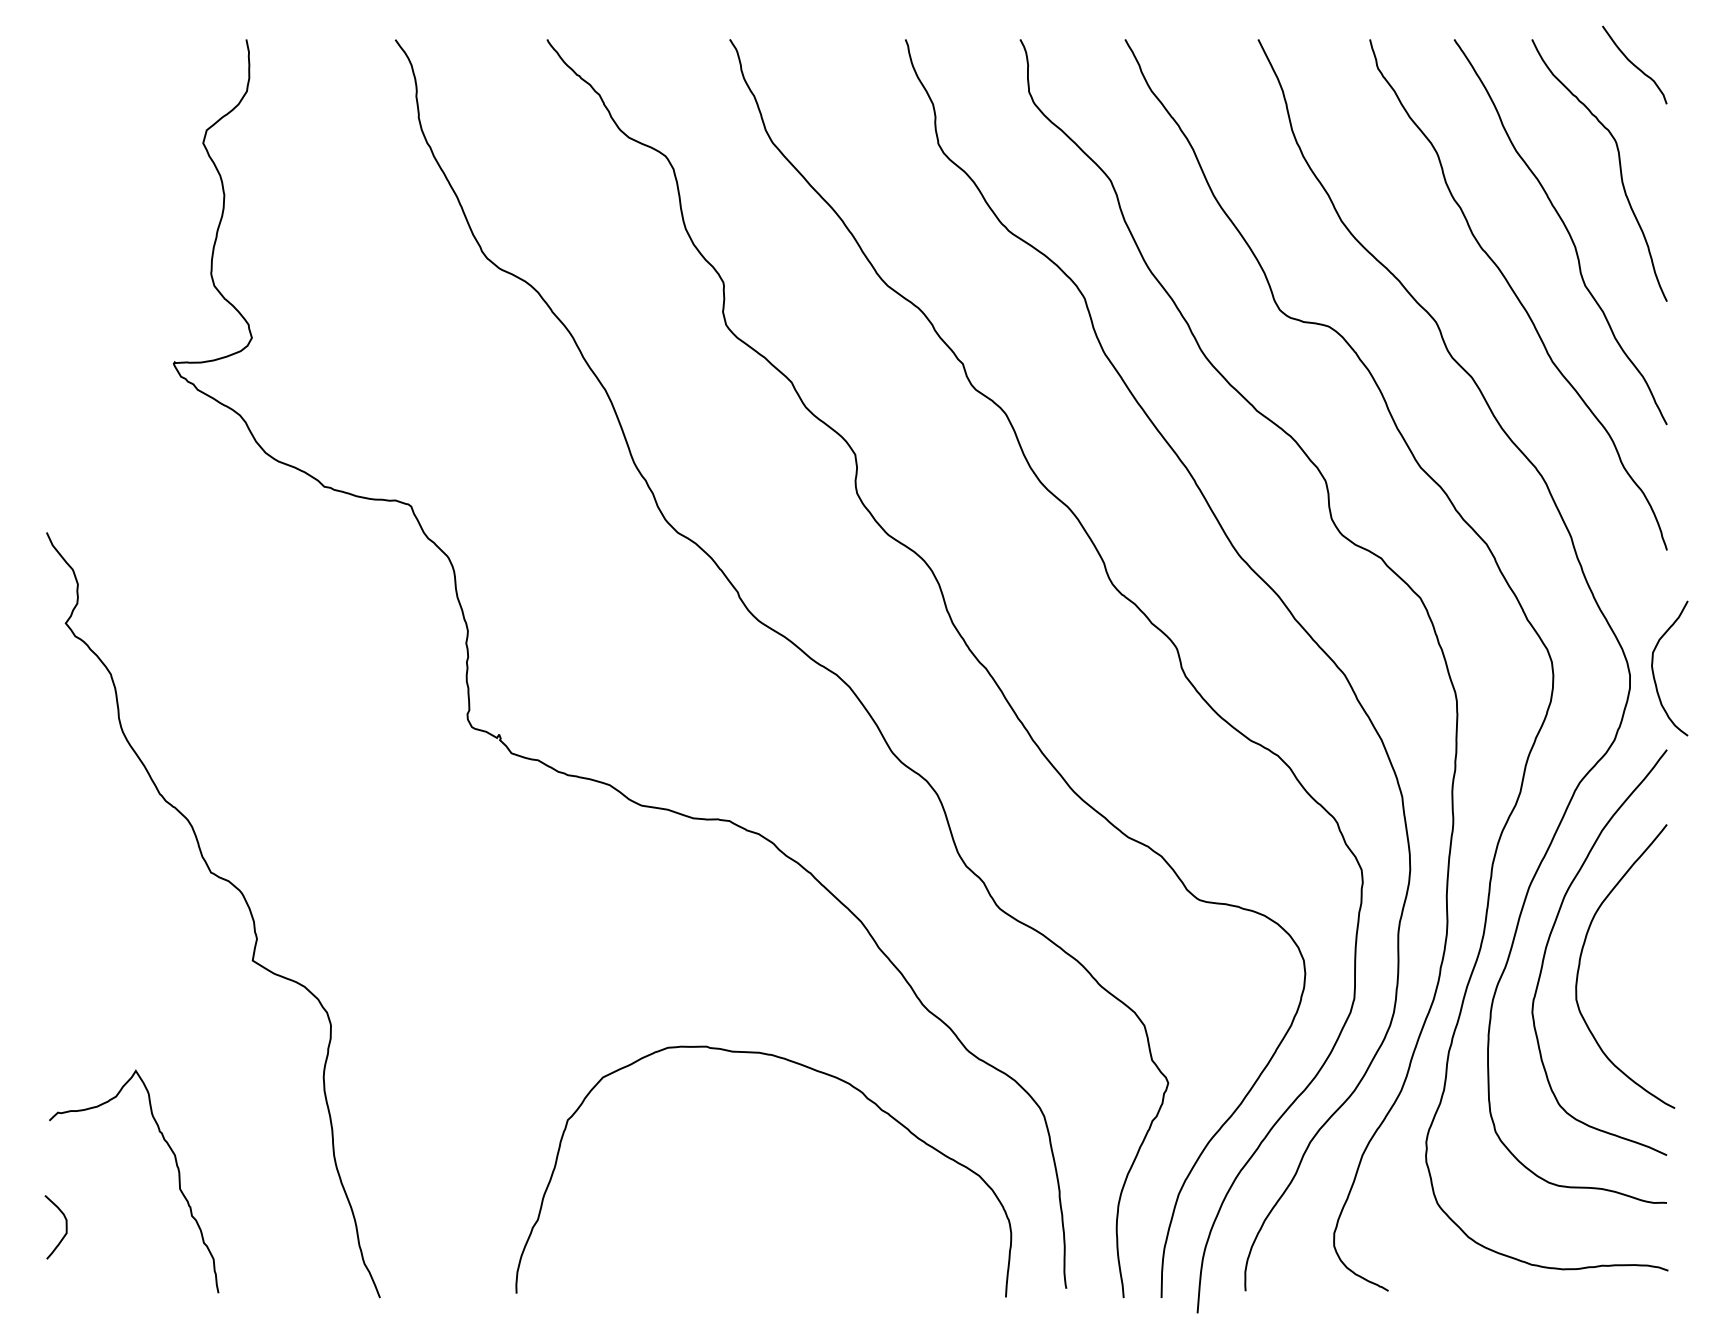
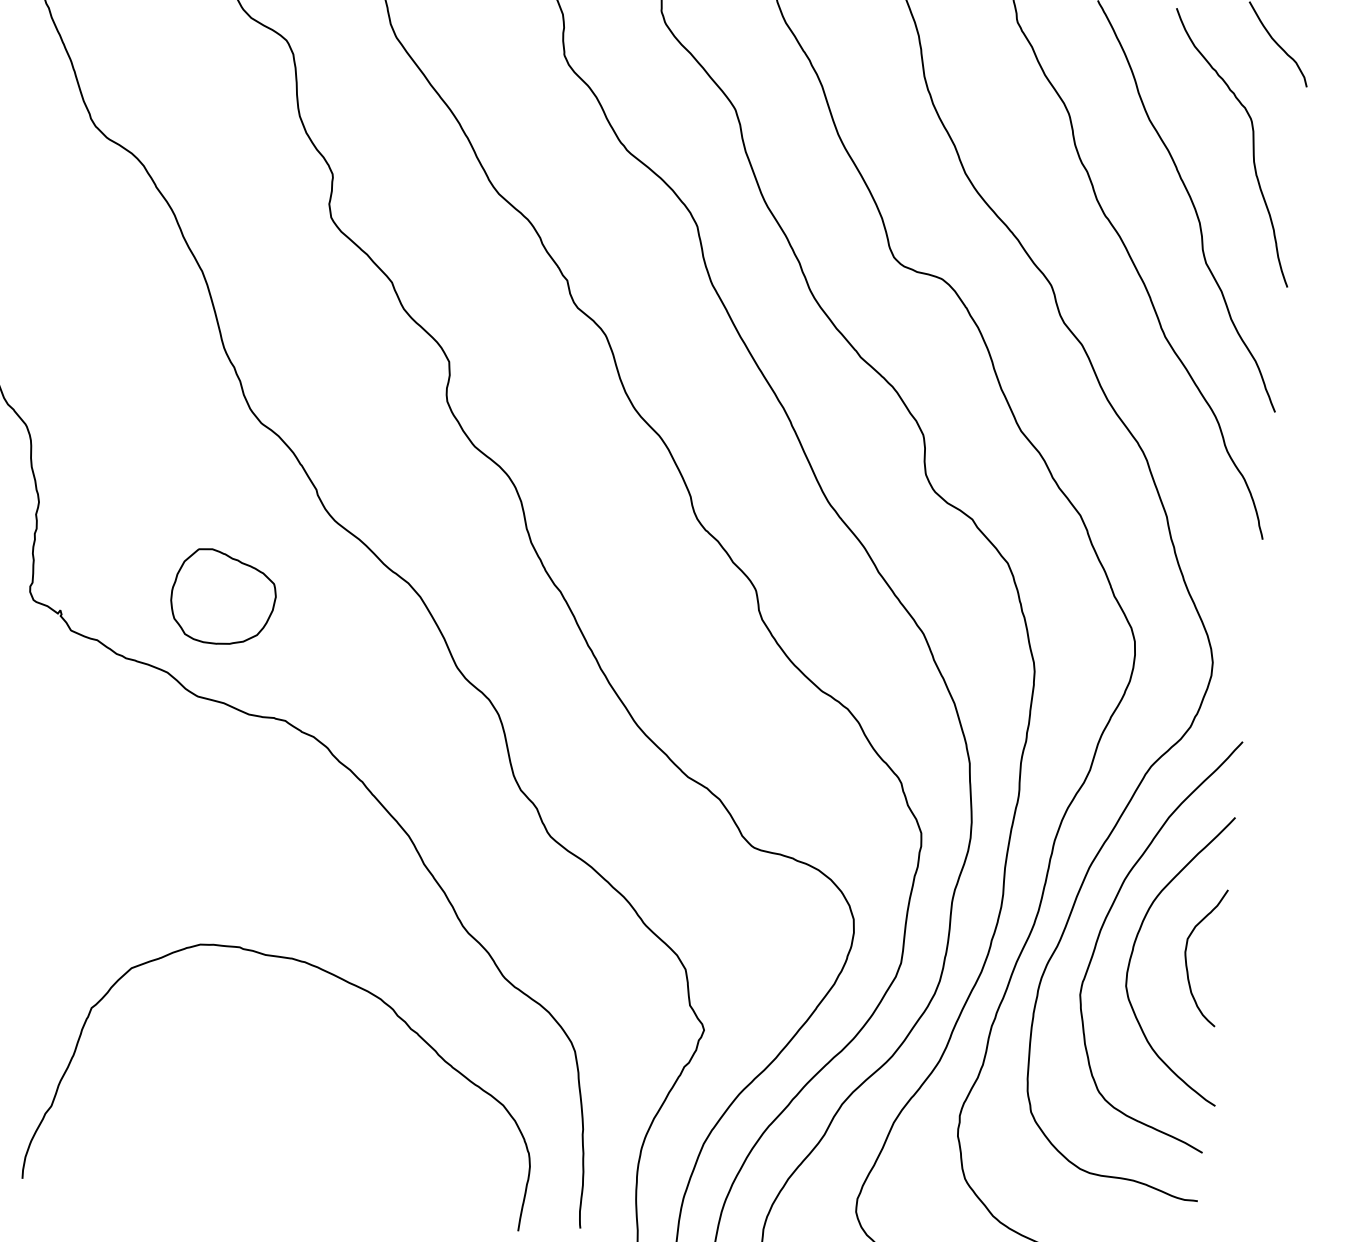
curve: (1654, 673) -> (1187, 960), moved
part: (657, 706) -> (223, 597), added

